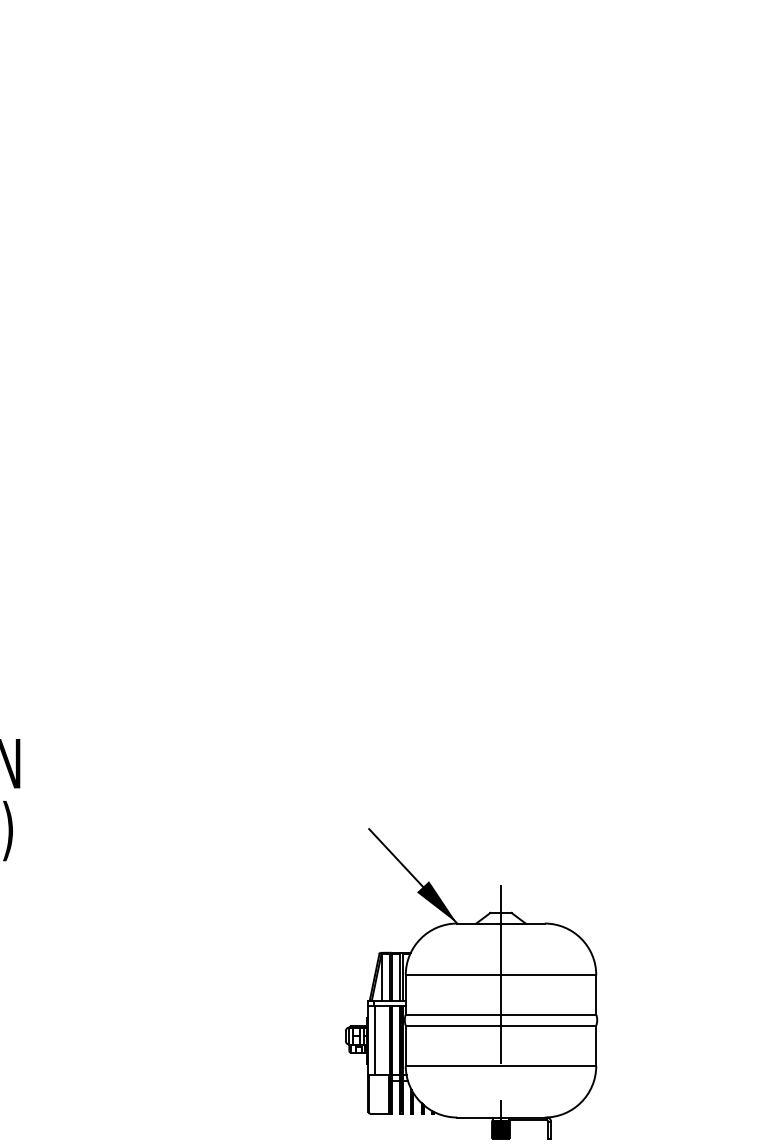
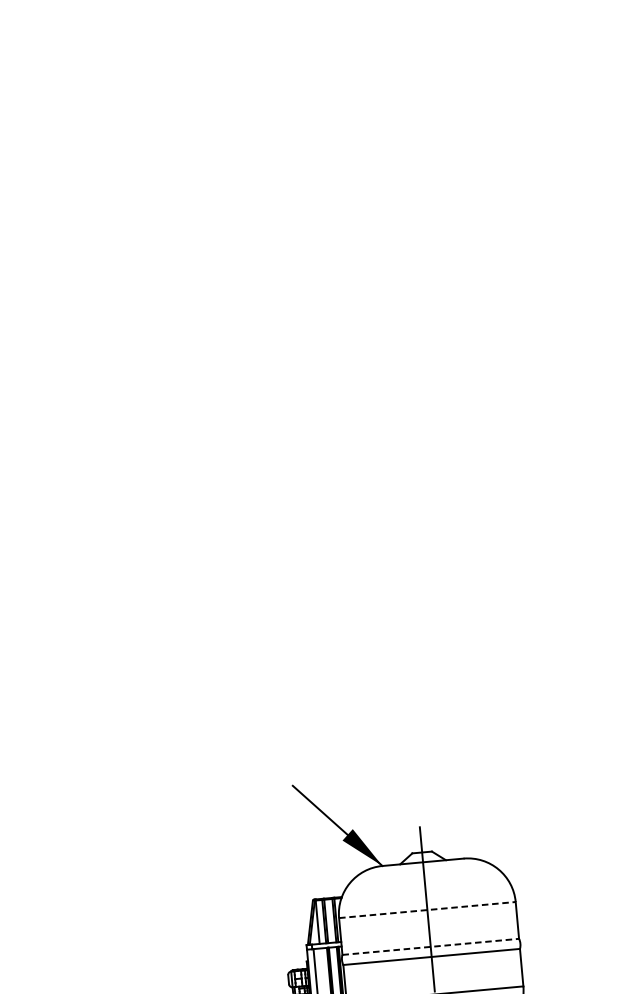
line: (501, 975) -> (427, 910), solid -> dashed
line: (501, 1014) -> (431, 946), solid -> dashed

